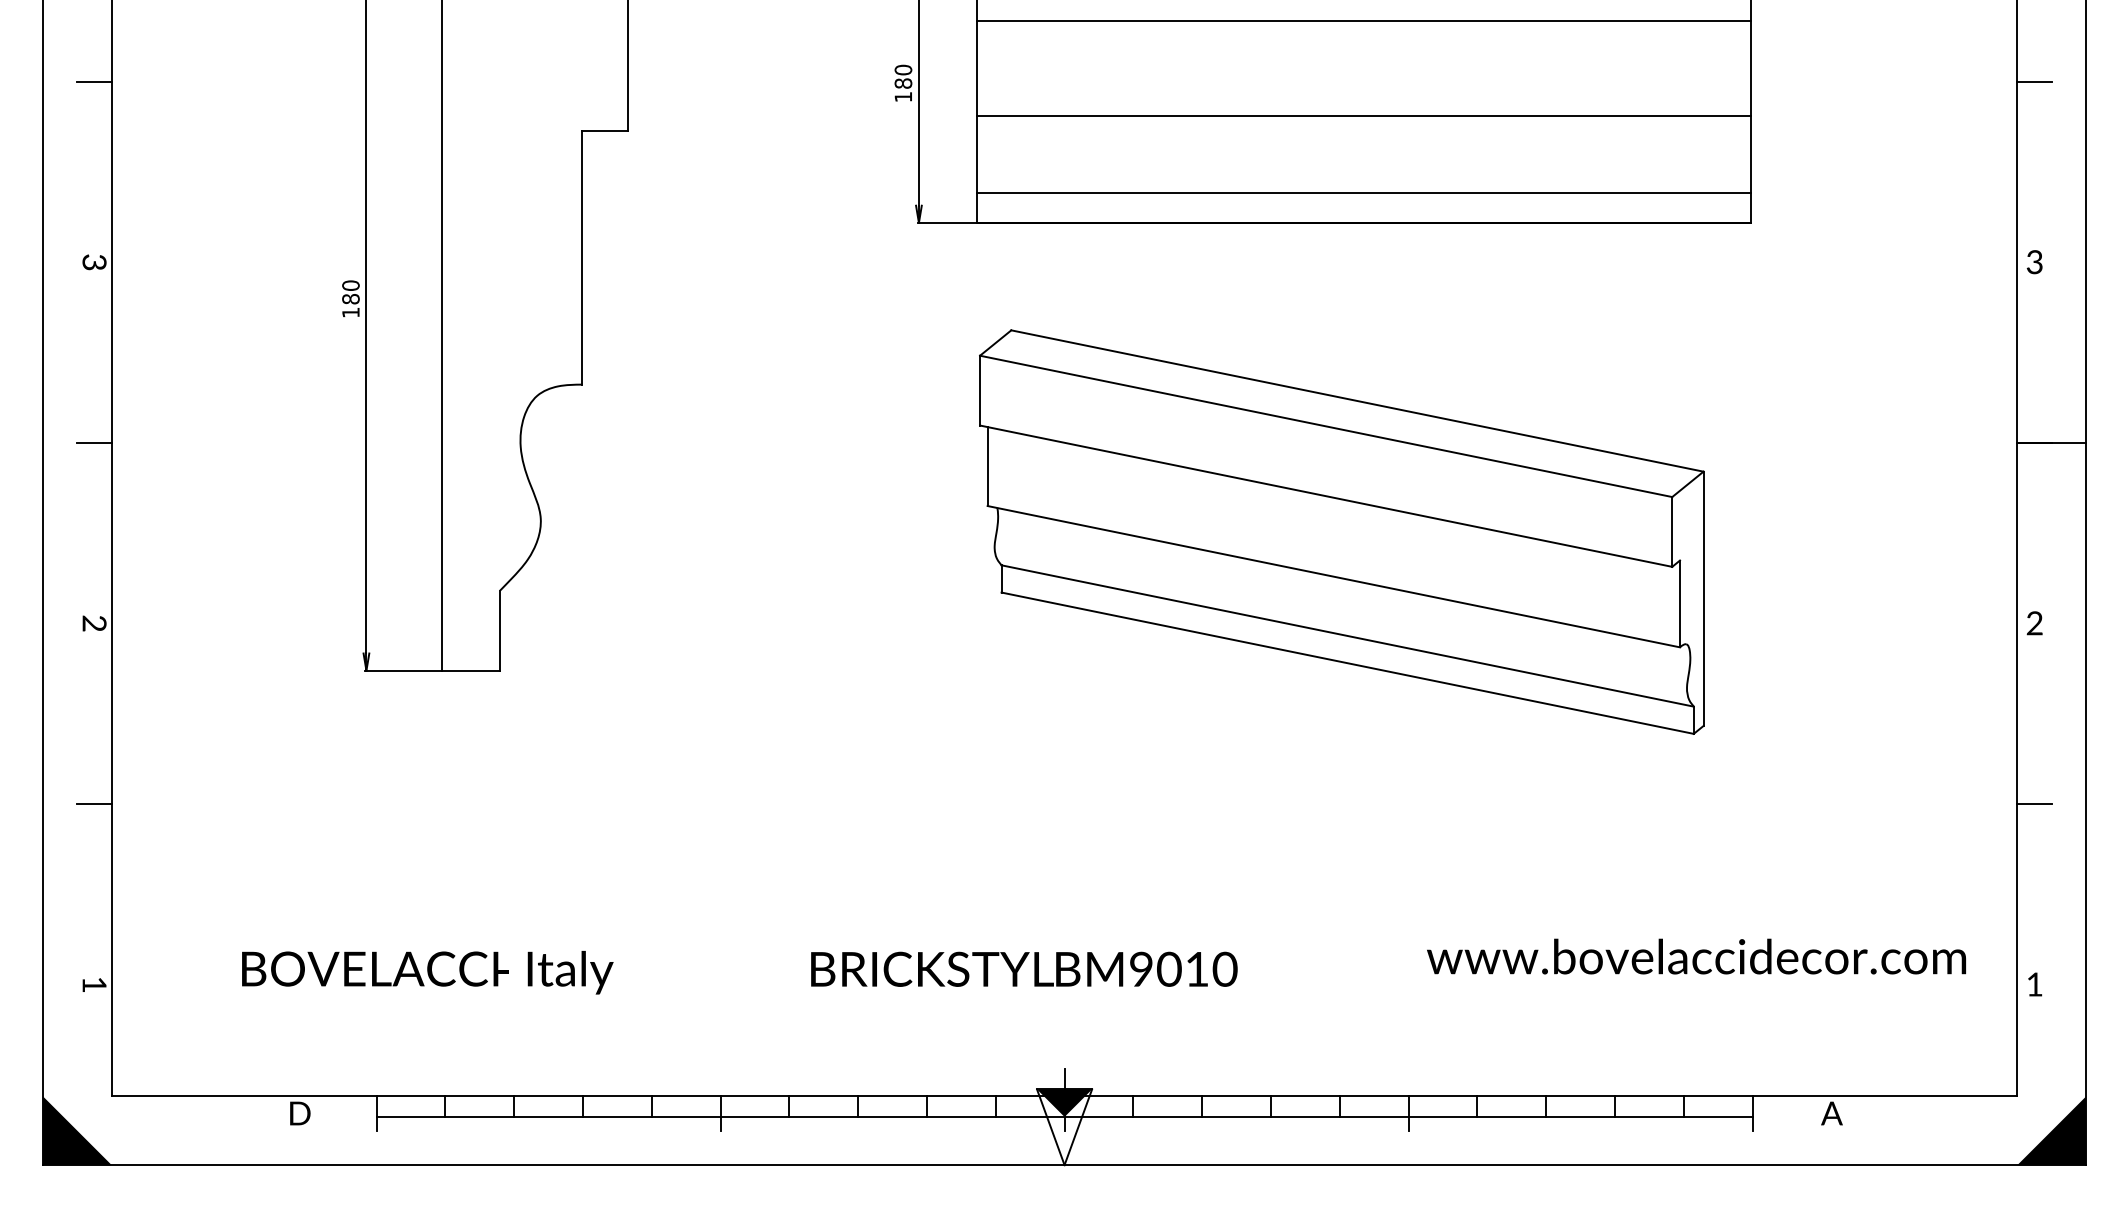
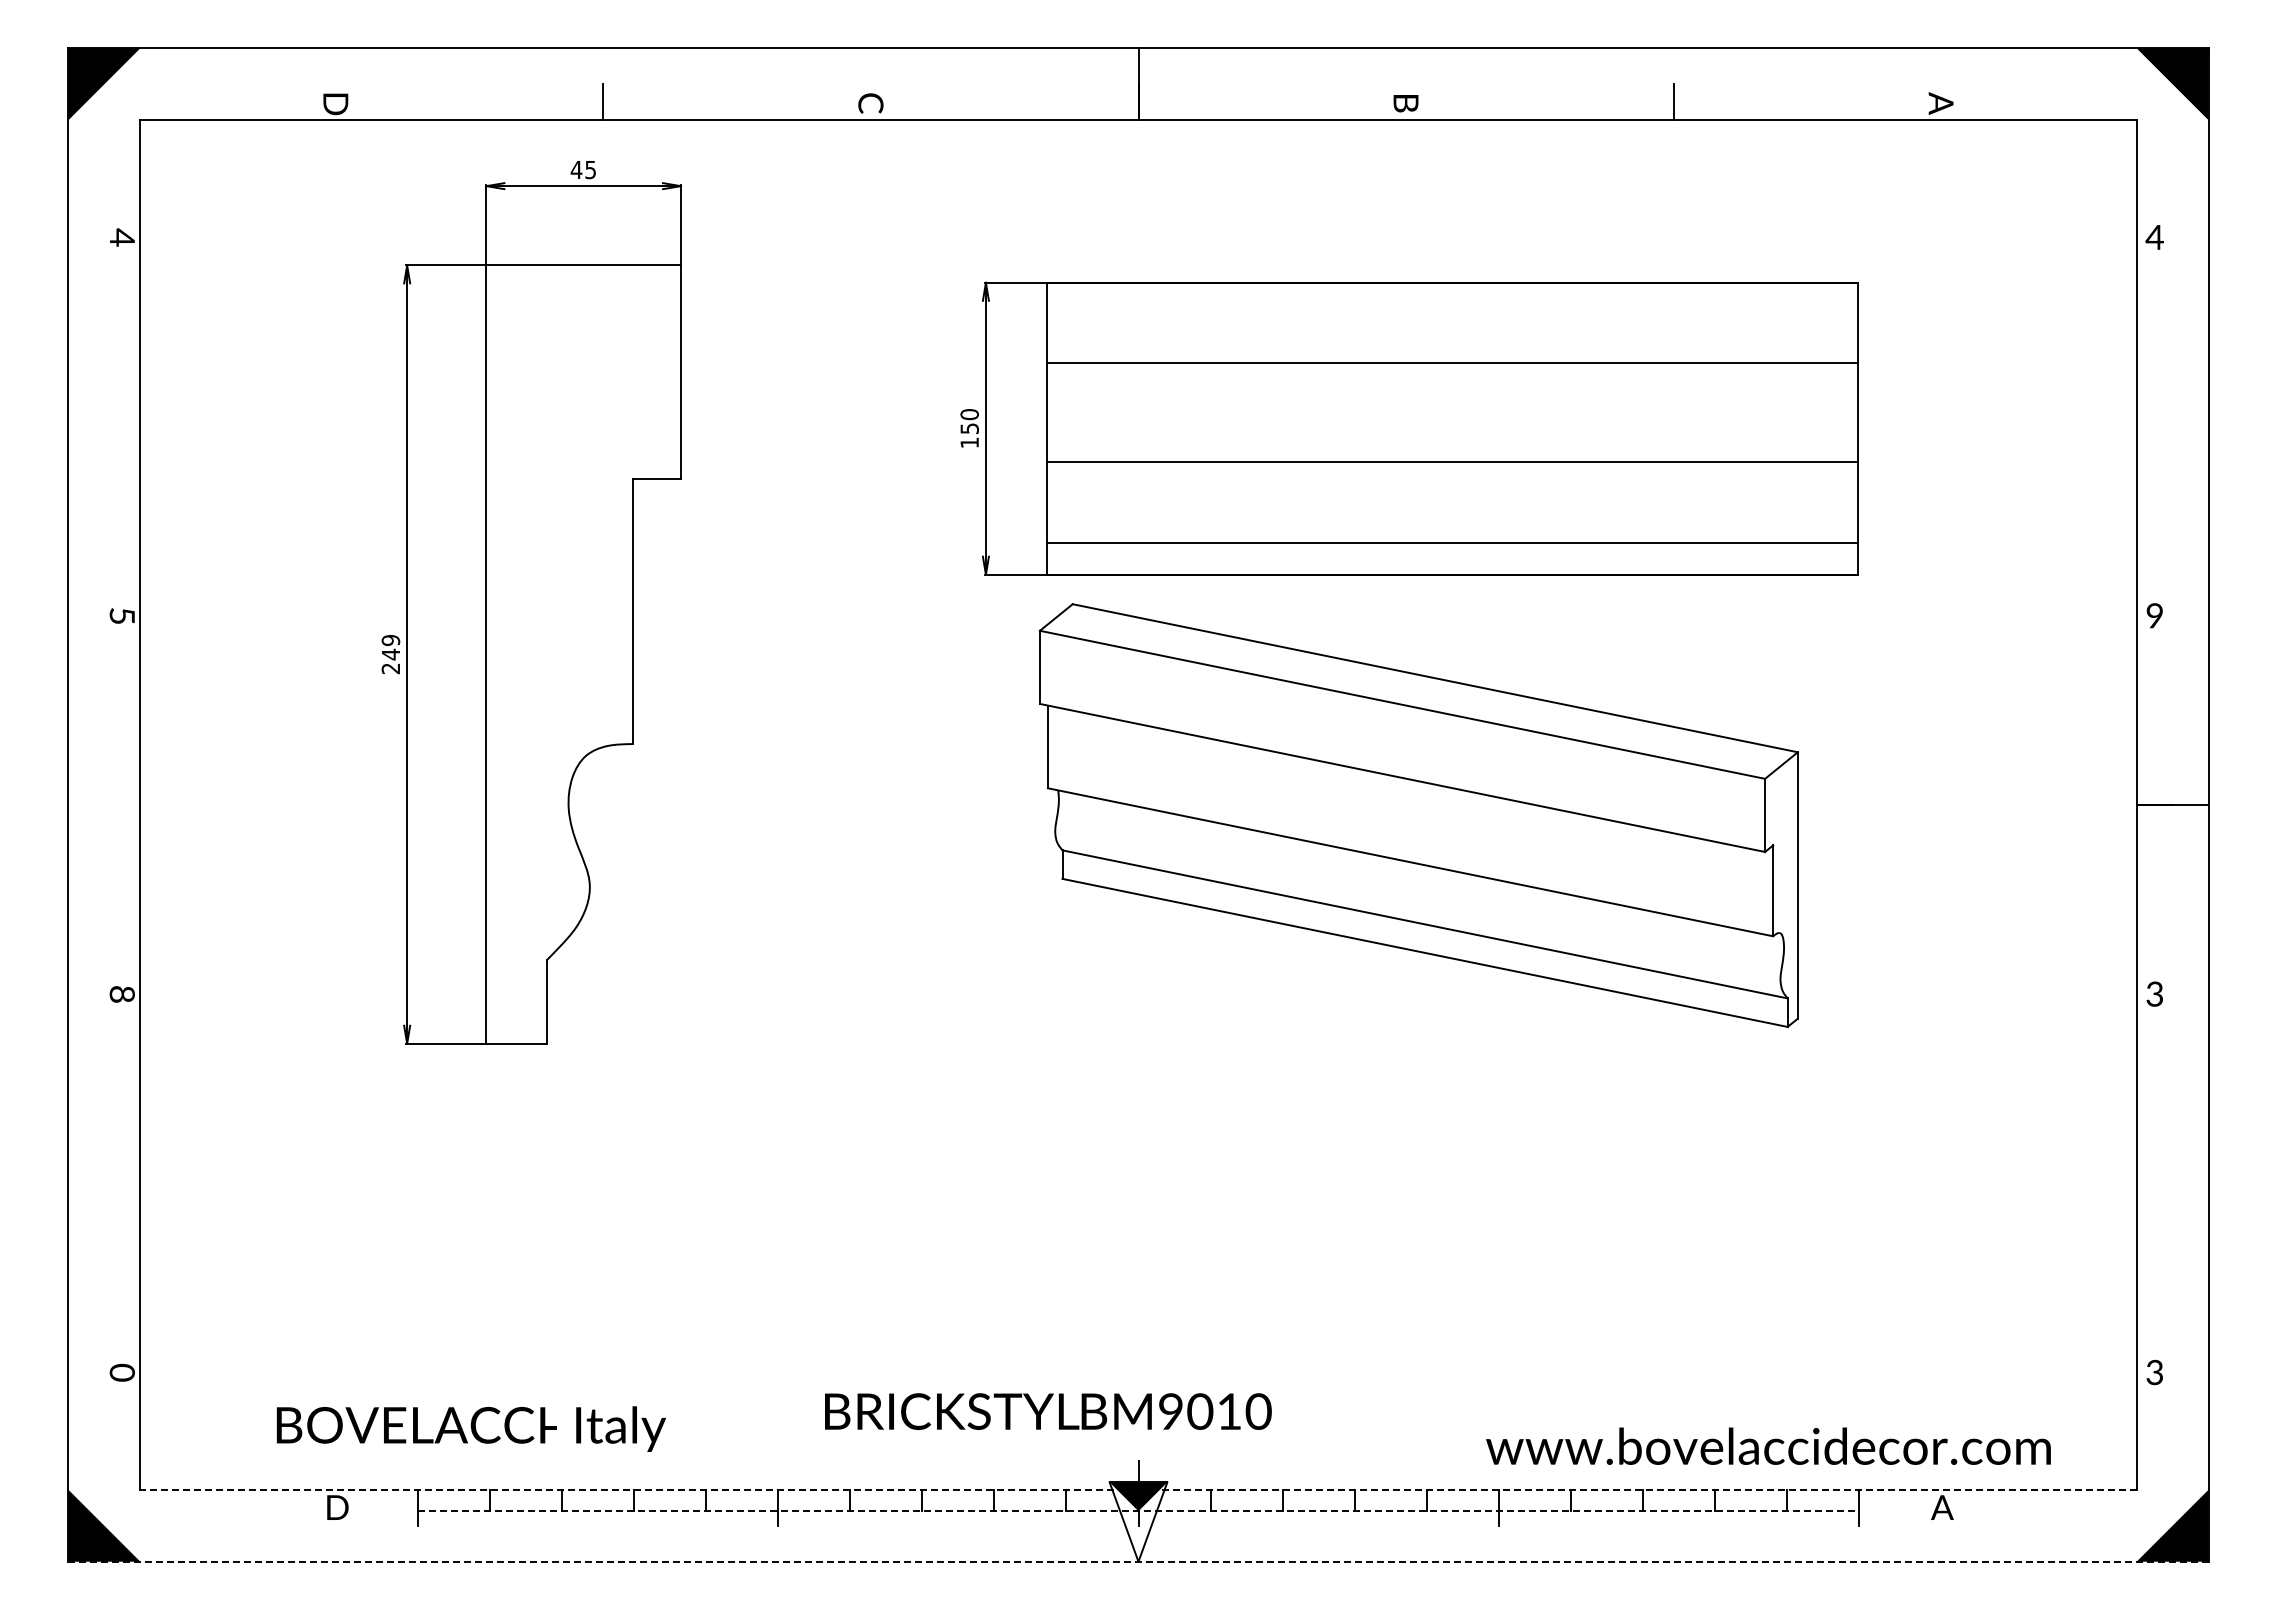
line: (94, 81) -> (122, 426), removed
line: (2034, 81) -> (2154, 426), removed
text: (903, 83) -> (969, 428), 180 -> 150
text: (93, 261) -> (121, 615), 3 -> 5
text: (2034, 261) -> (2154, 615), 3 -> 9
text: (350, 299) -> (390, 654), 180 -> 249
line: (94, 443) -> (122, 805), removed
part: (1341, 532) -> (1418, 815), moved
text: (93, 623) -> (121, 994), 2 -> 8
text: (2034, 623) -> (2154, 994), 2 -> 3
line: (94, 804) -> (122, 1183), removed
line: (2034, 804) -> (2154, 1183), removed
text: (1696, 955) -> (1768, 1445), moved
text: (1024, 969) -> (1048, 1411), moved
text: (427, 972) -> (471, 1428), moved
text: (93, 984) -> (121, 1372), 1 -> 0
text: (2034, 984) -> (2154, 1372), 1 -> 3
line: (1064, 1096) -> (1138, 1489), solid -> dashed
line: (1064, 1117) -> (1138, 1511), solid -> dashed
line: (1064, 1164) -> (1138, 1561), solid -> dashed

